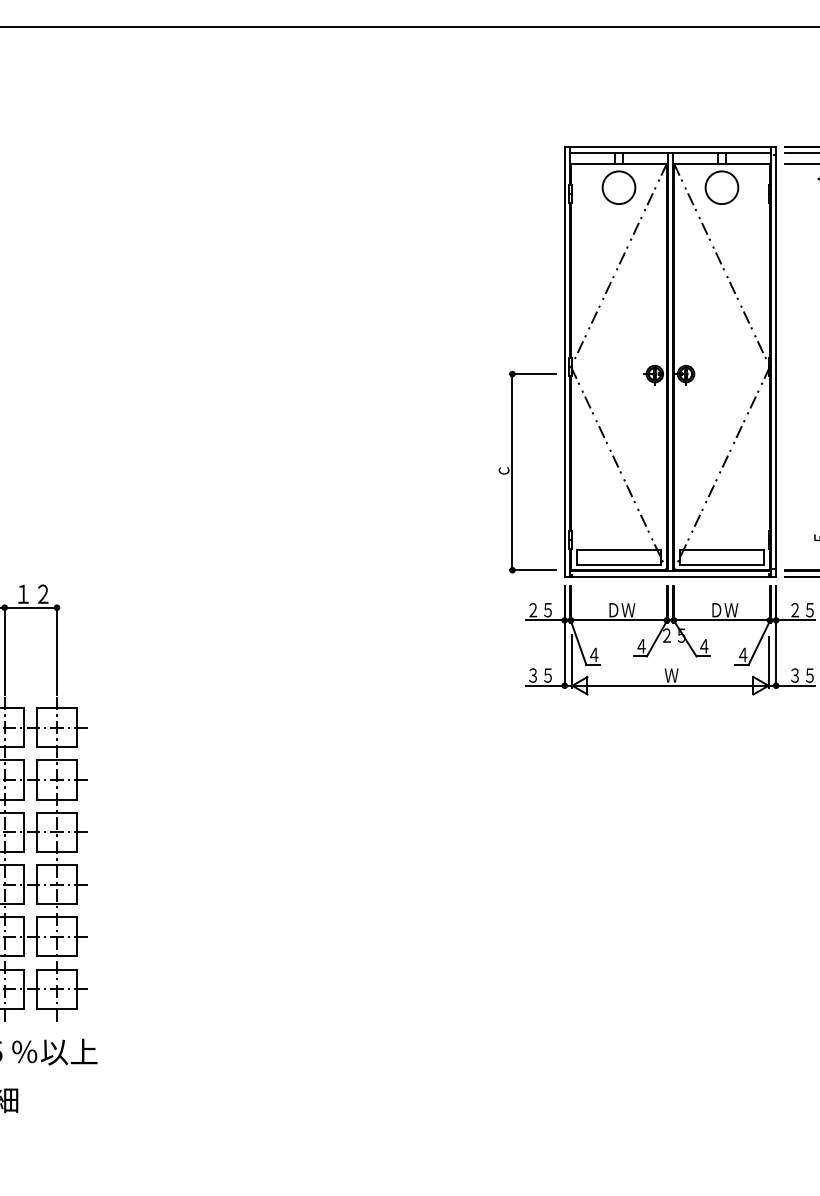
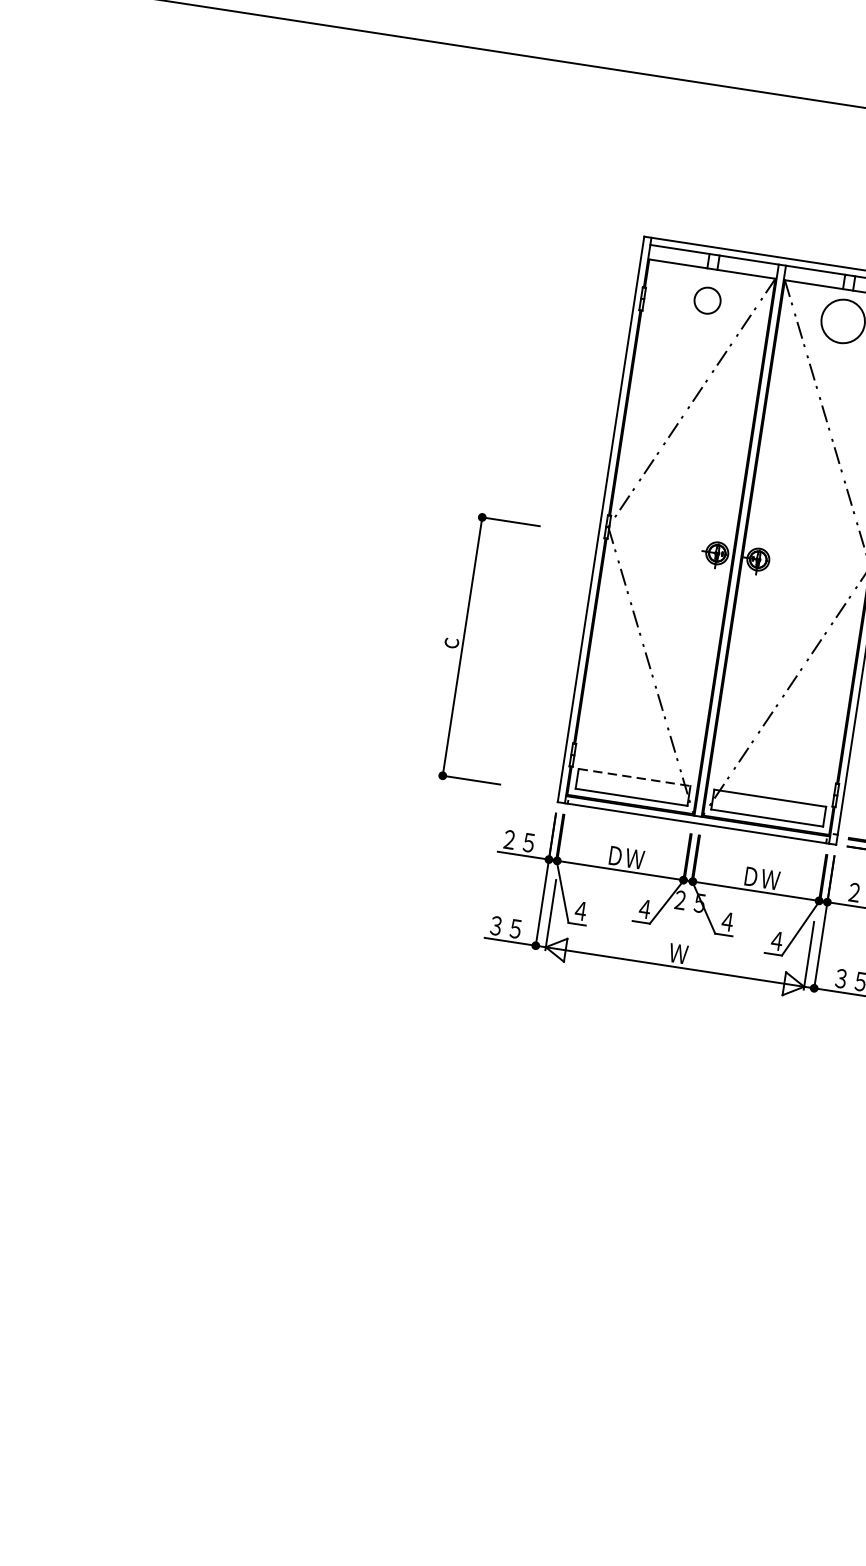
circle: (618, 187) -> (706, 300), size x0.6
part: (512, 471) -> (462, 645), moved
line: (619, 549) -> (635, 777), solid -> dashed

